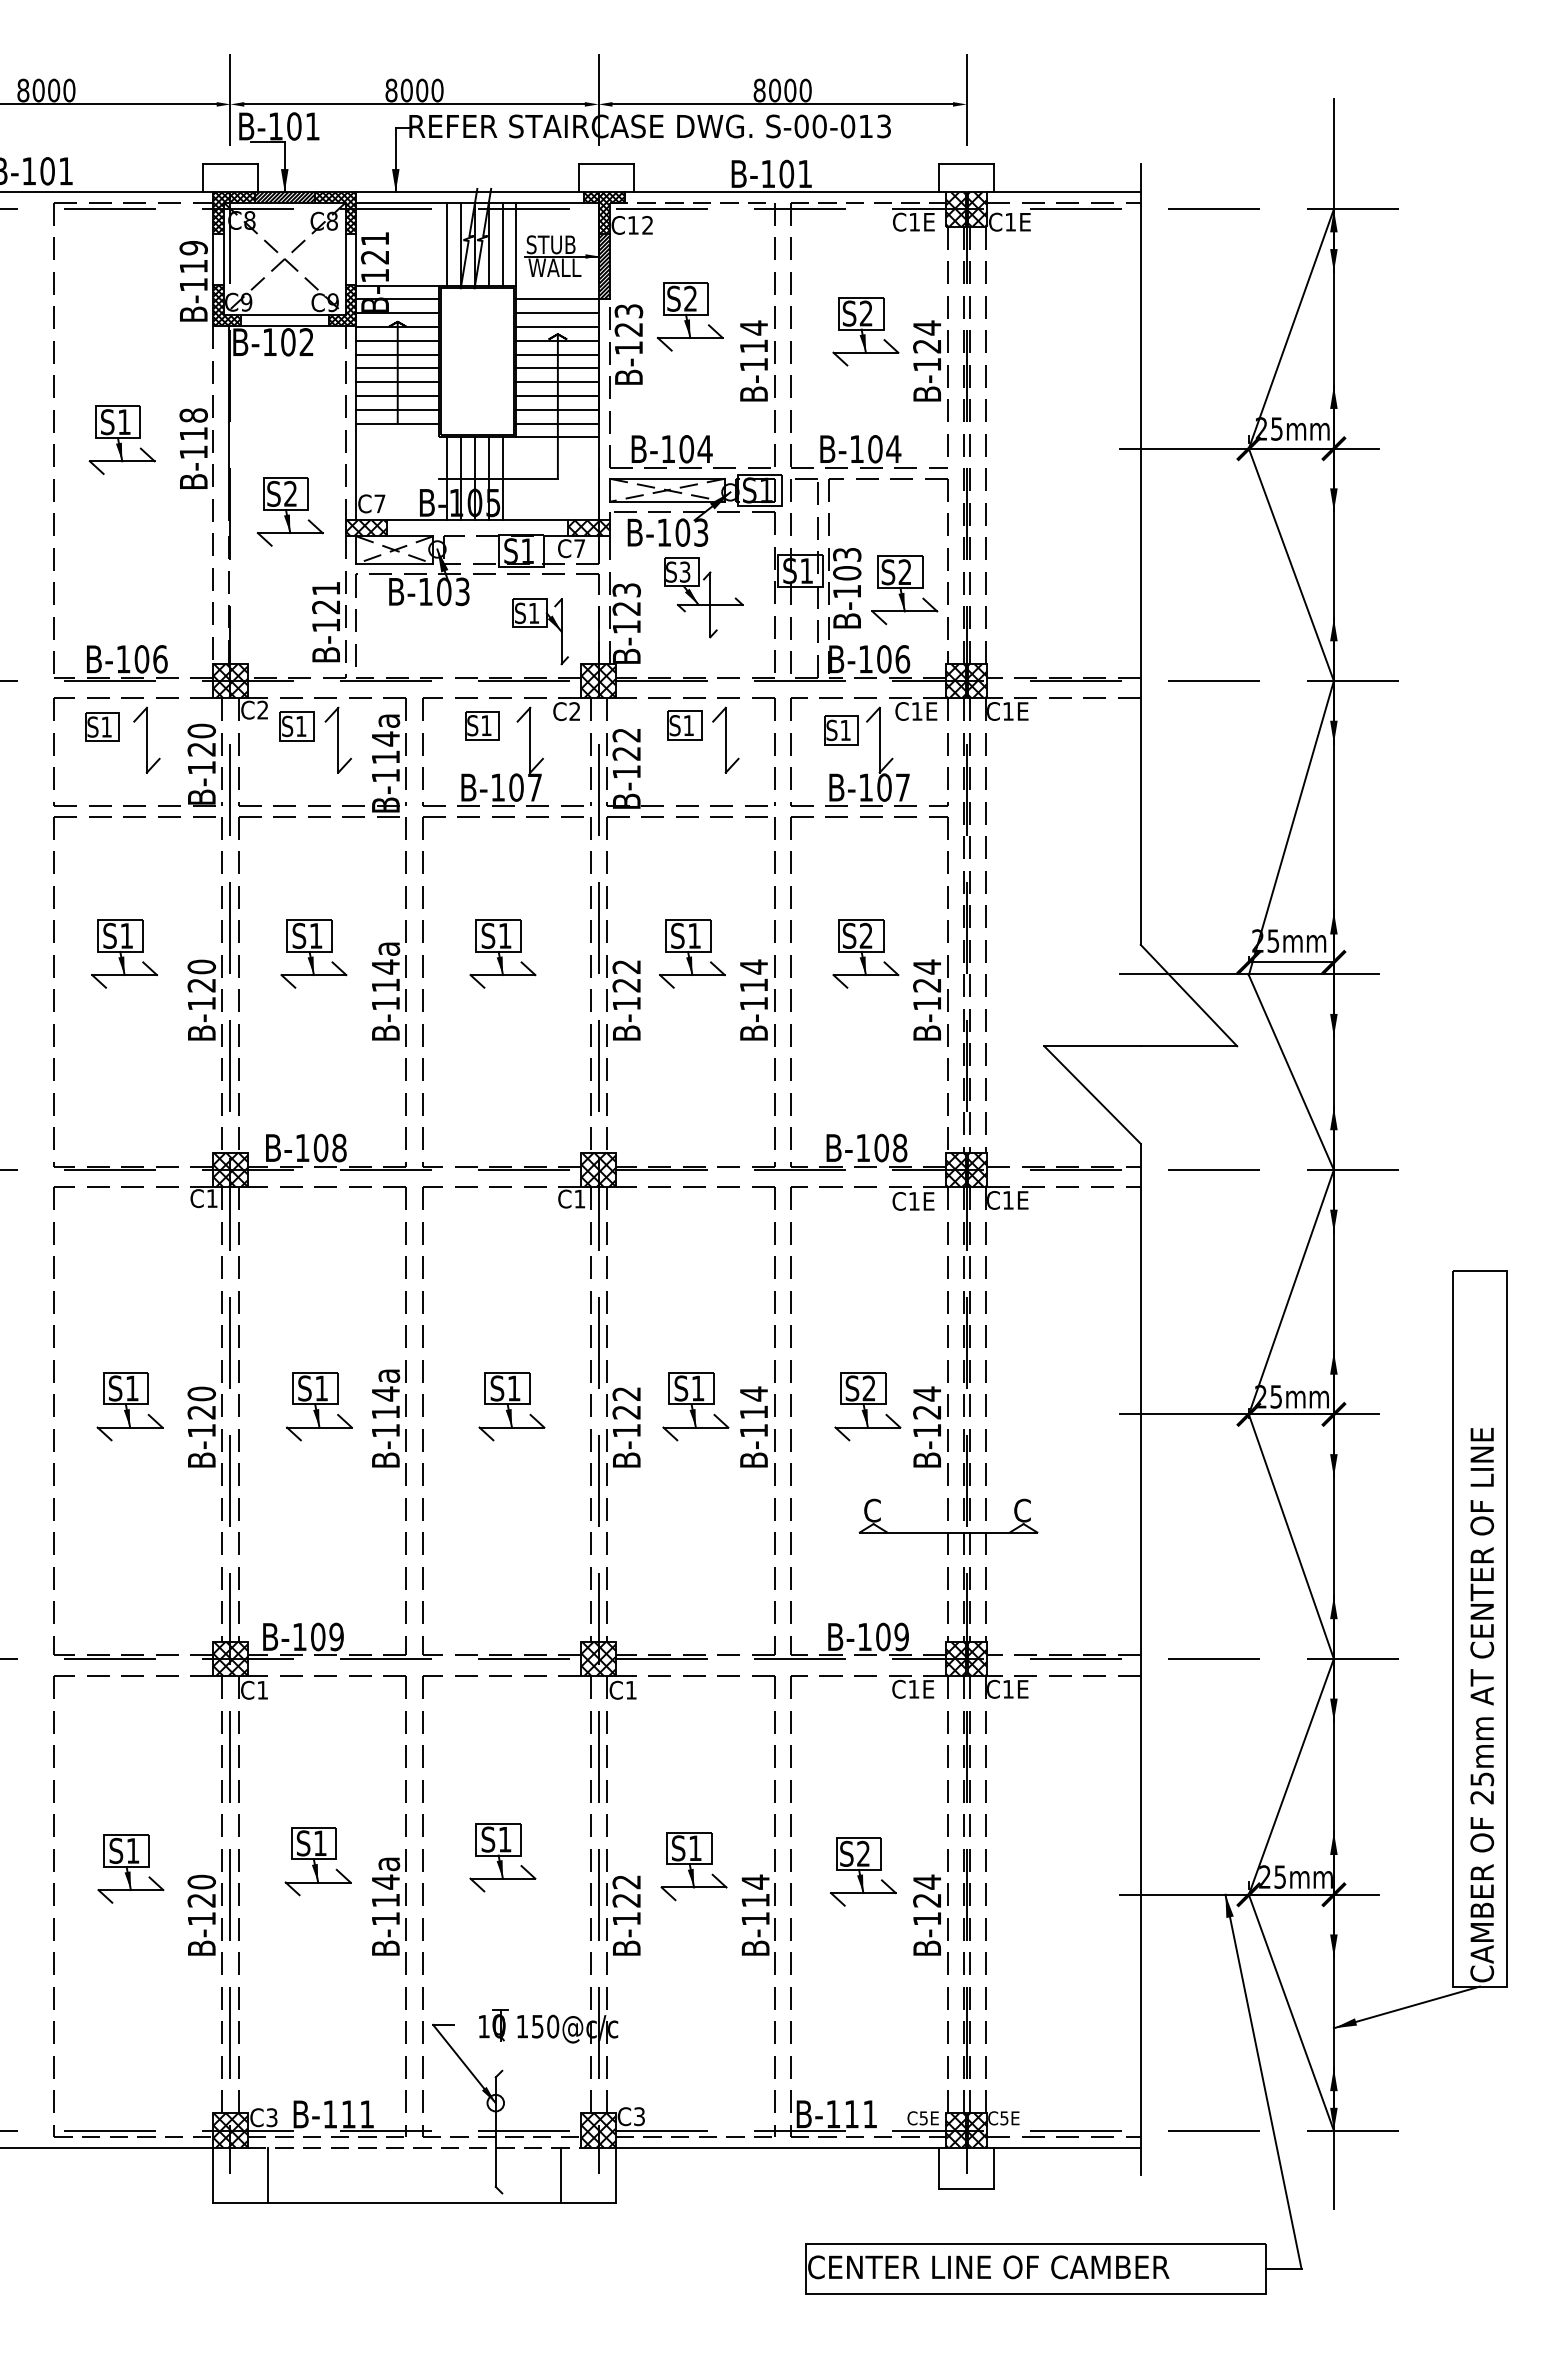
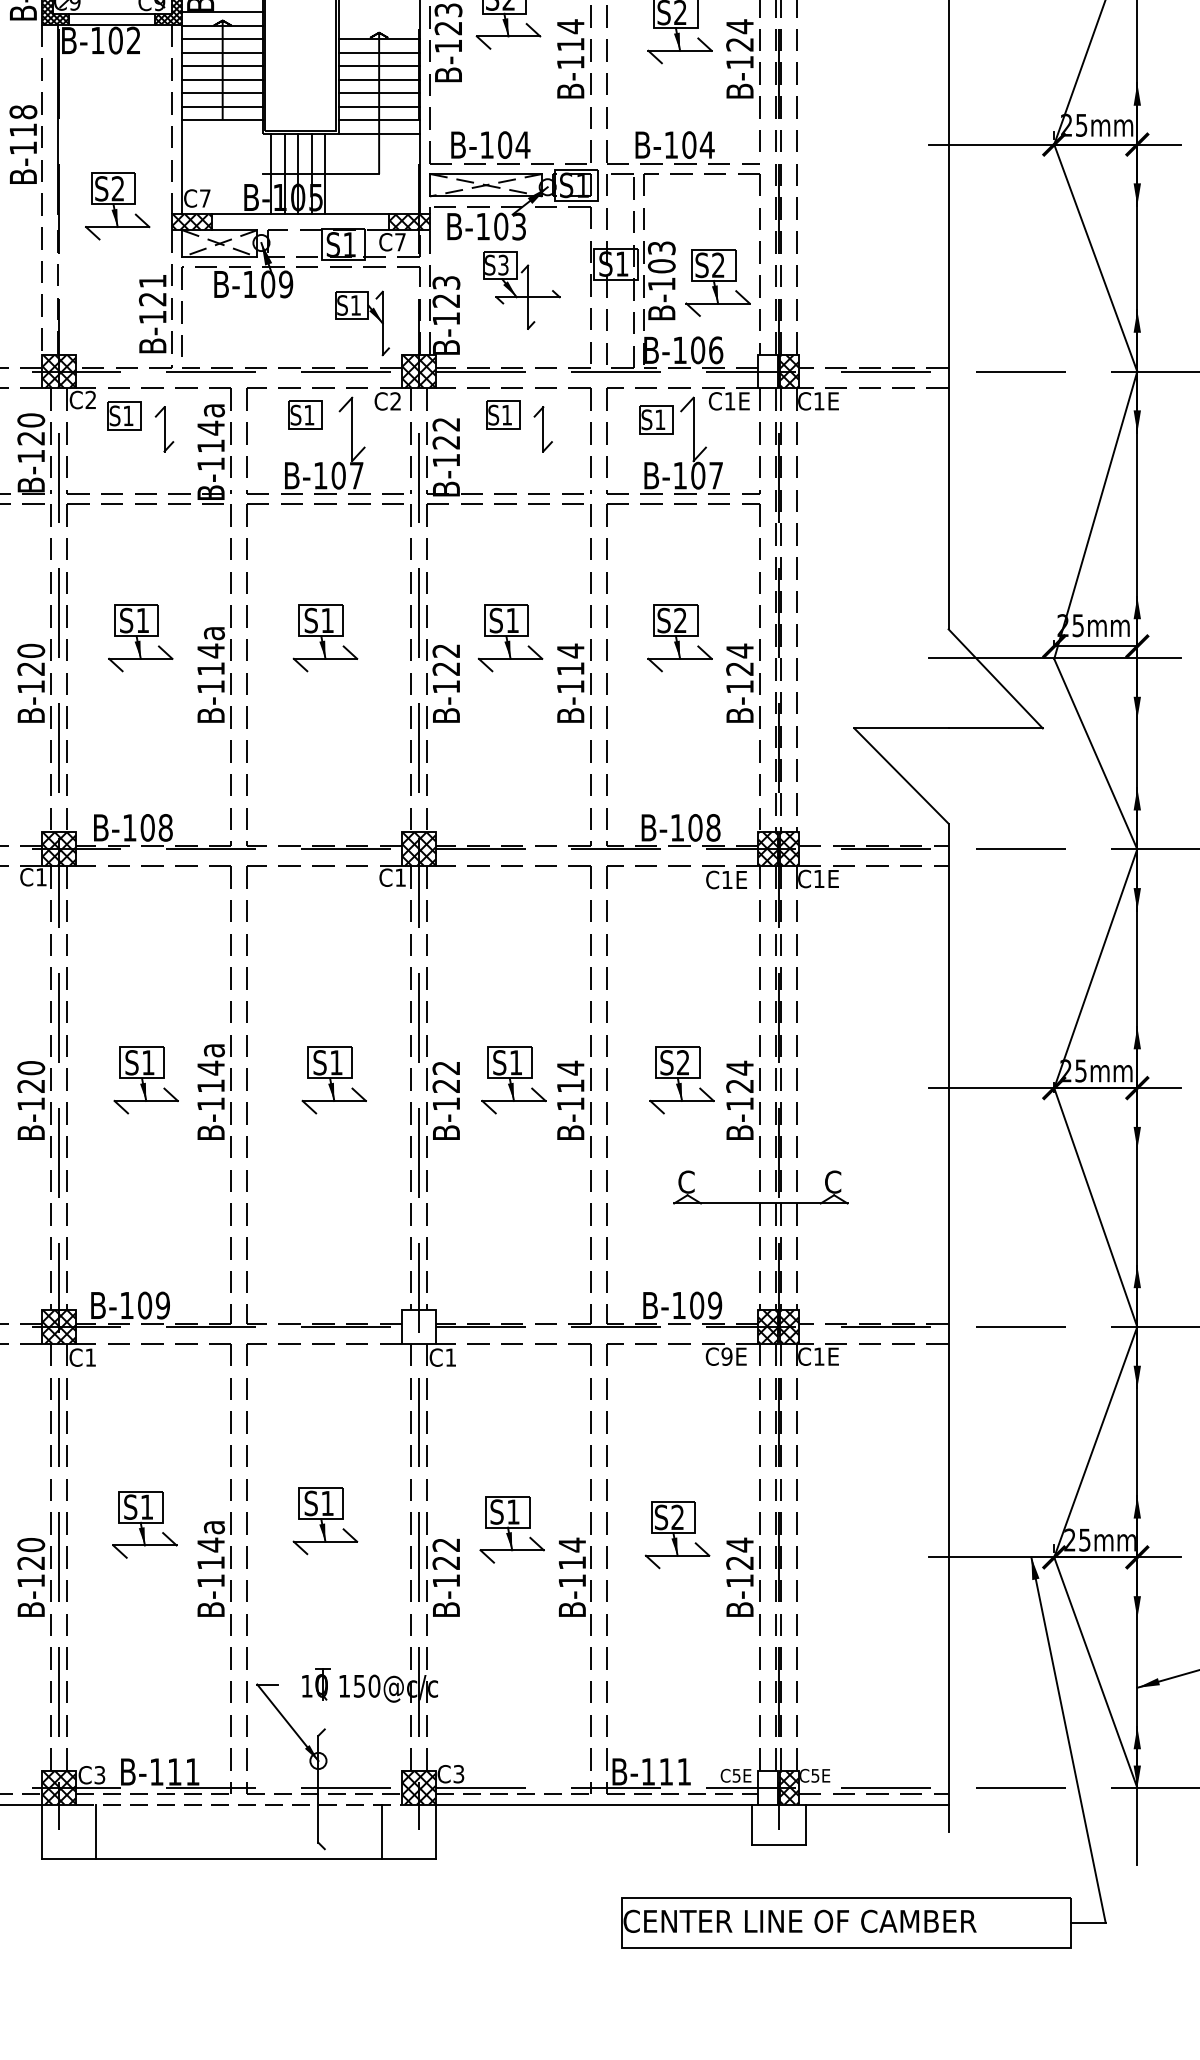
line: (557, 313) -> (378, 12), removed
line: (557, 326) -> (378, 25), removed
text: (462, 591) -> (285, 284), B-103 -> B-109
hatch: (955, 680) -> (767, 371), removed
part: (337, 739) -> (163, 428), size x0.7
part: (725, 739) -> (542, 428), size x0.7
hatch: (598, 1658) -> (418, 1326), removed
text: (913, 1688) -> (726, 1355), C1E -> C9E
hatch: (955, 2130) -> (767, 1787), removed

